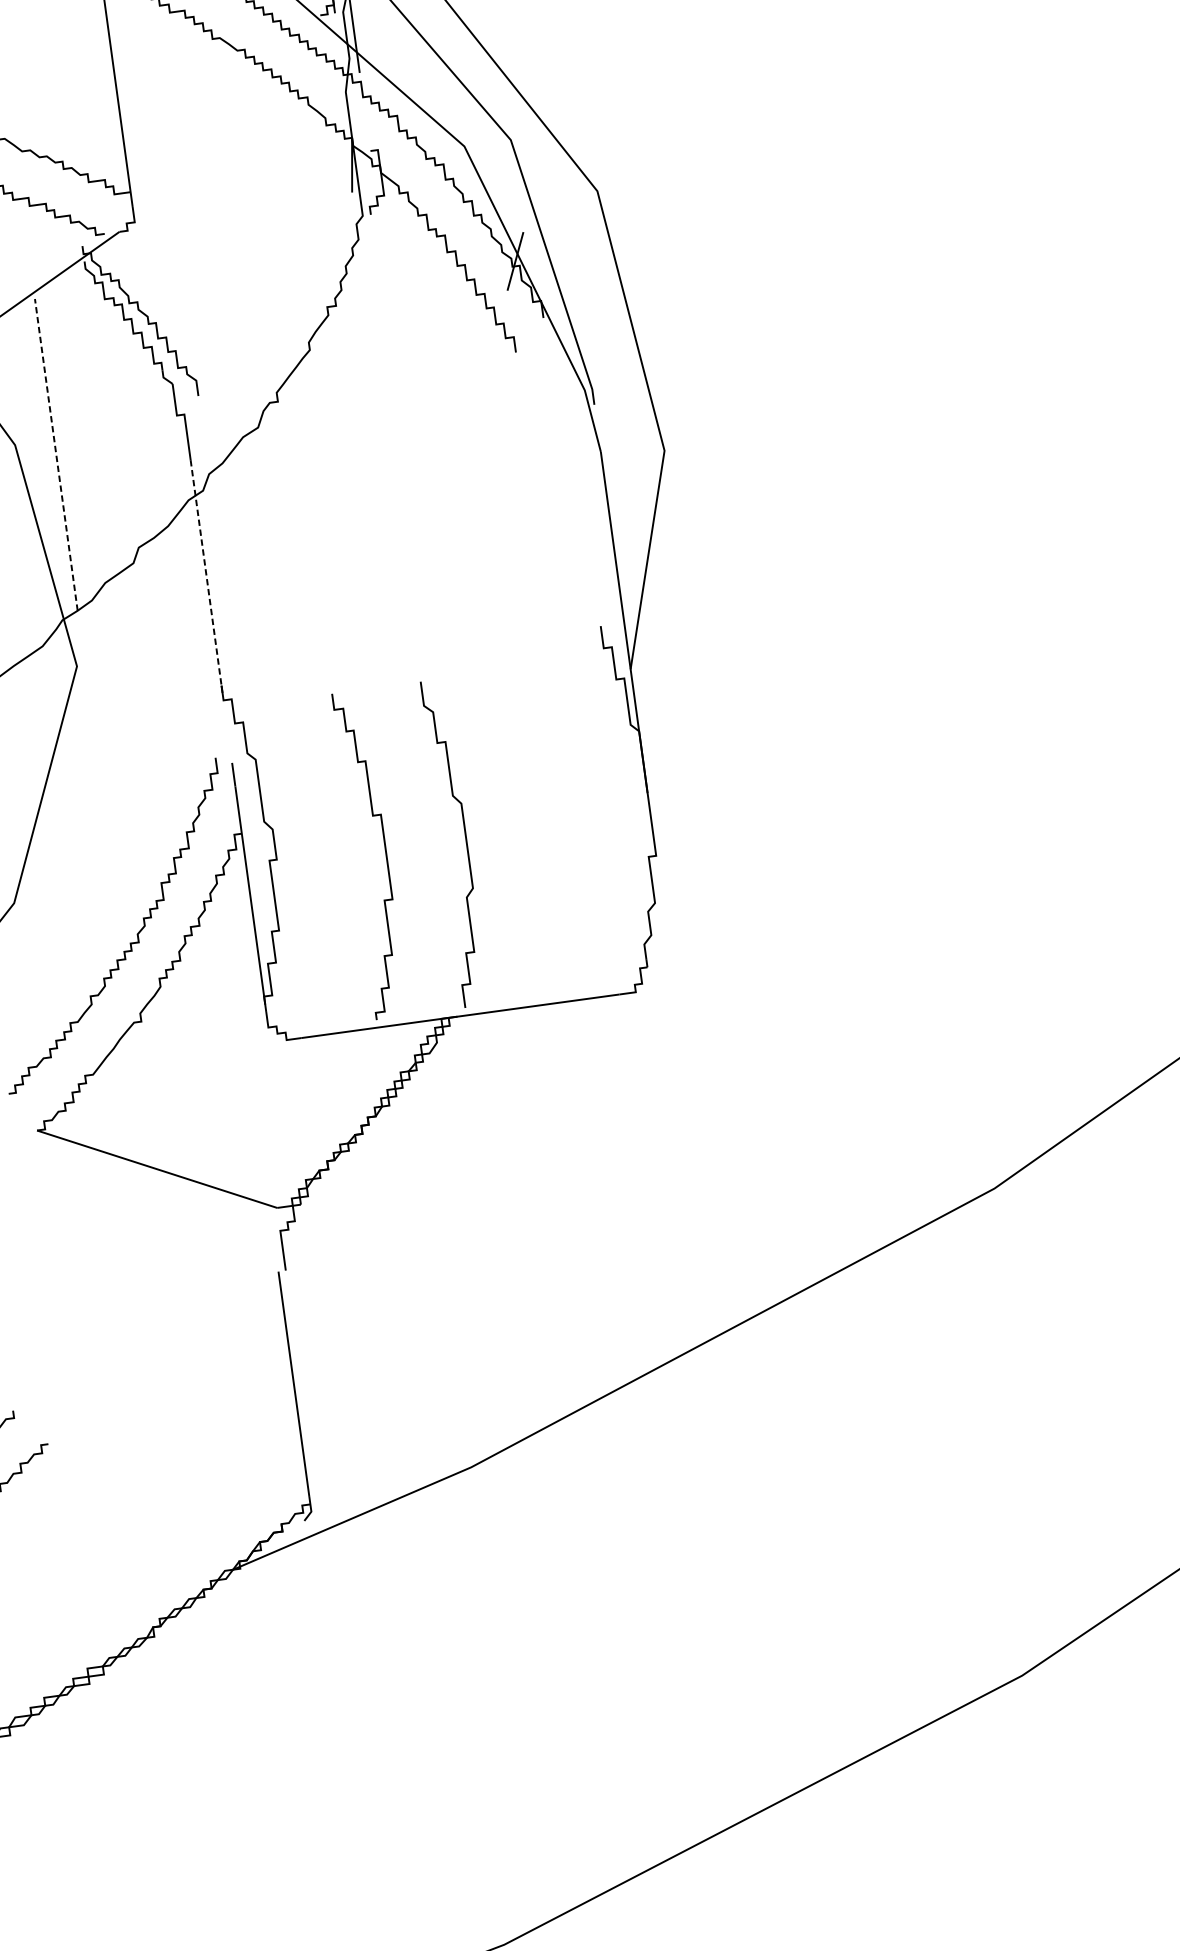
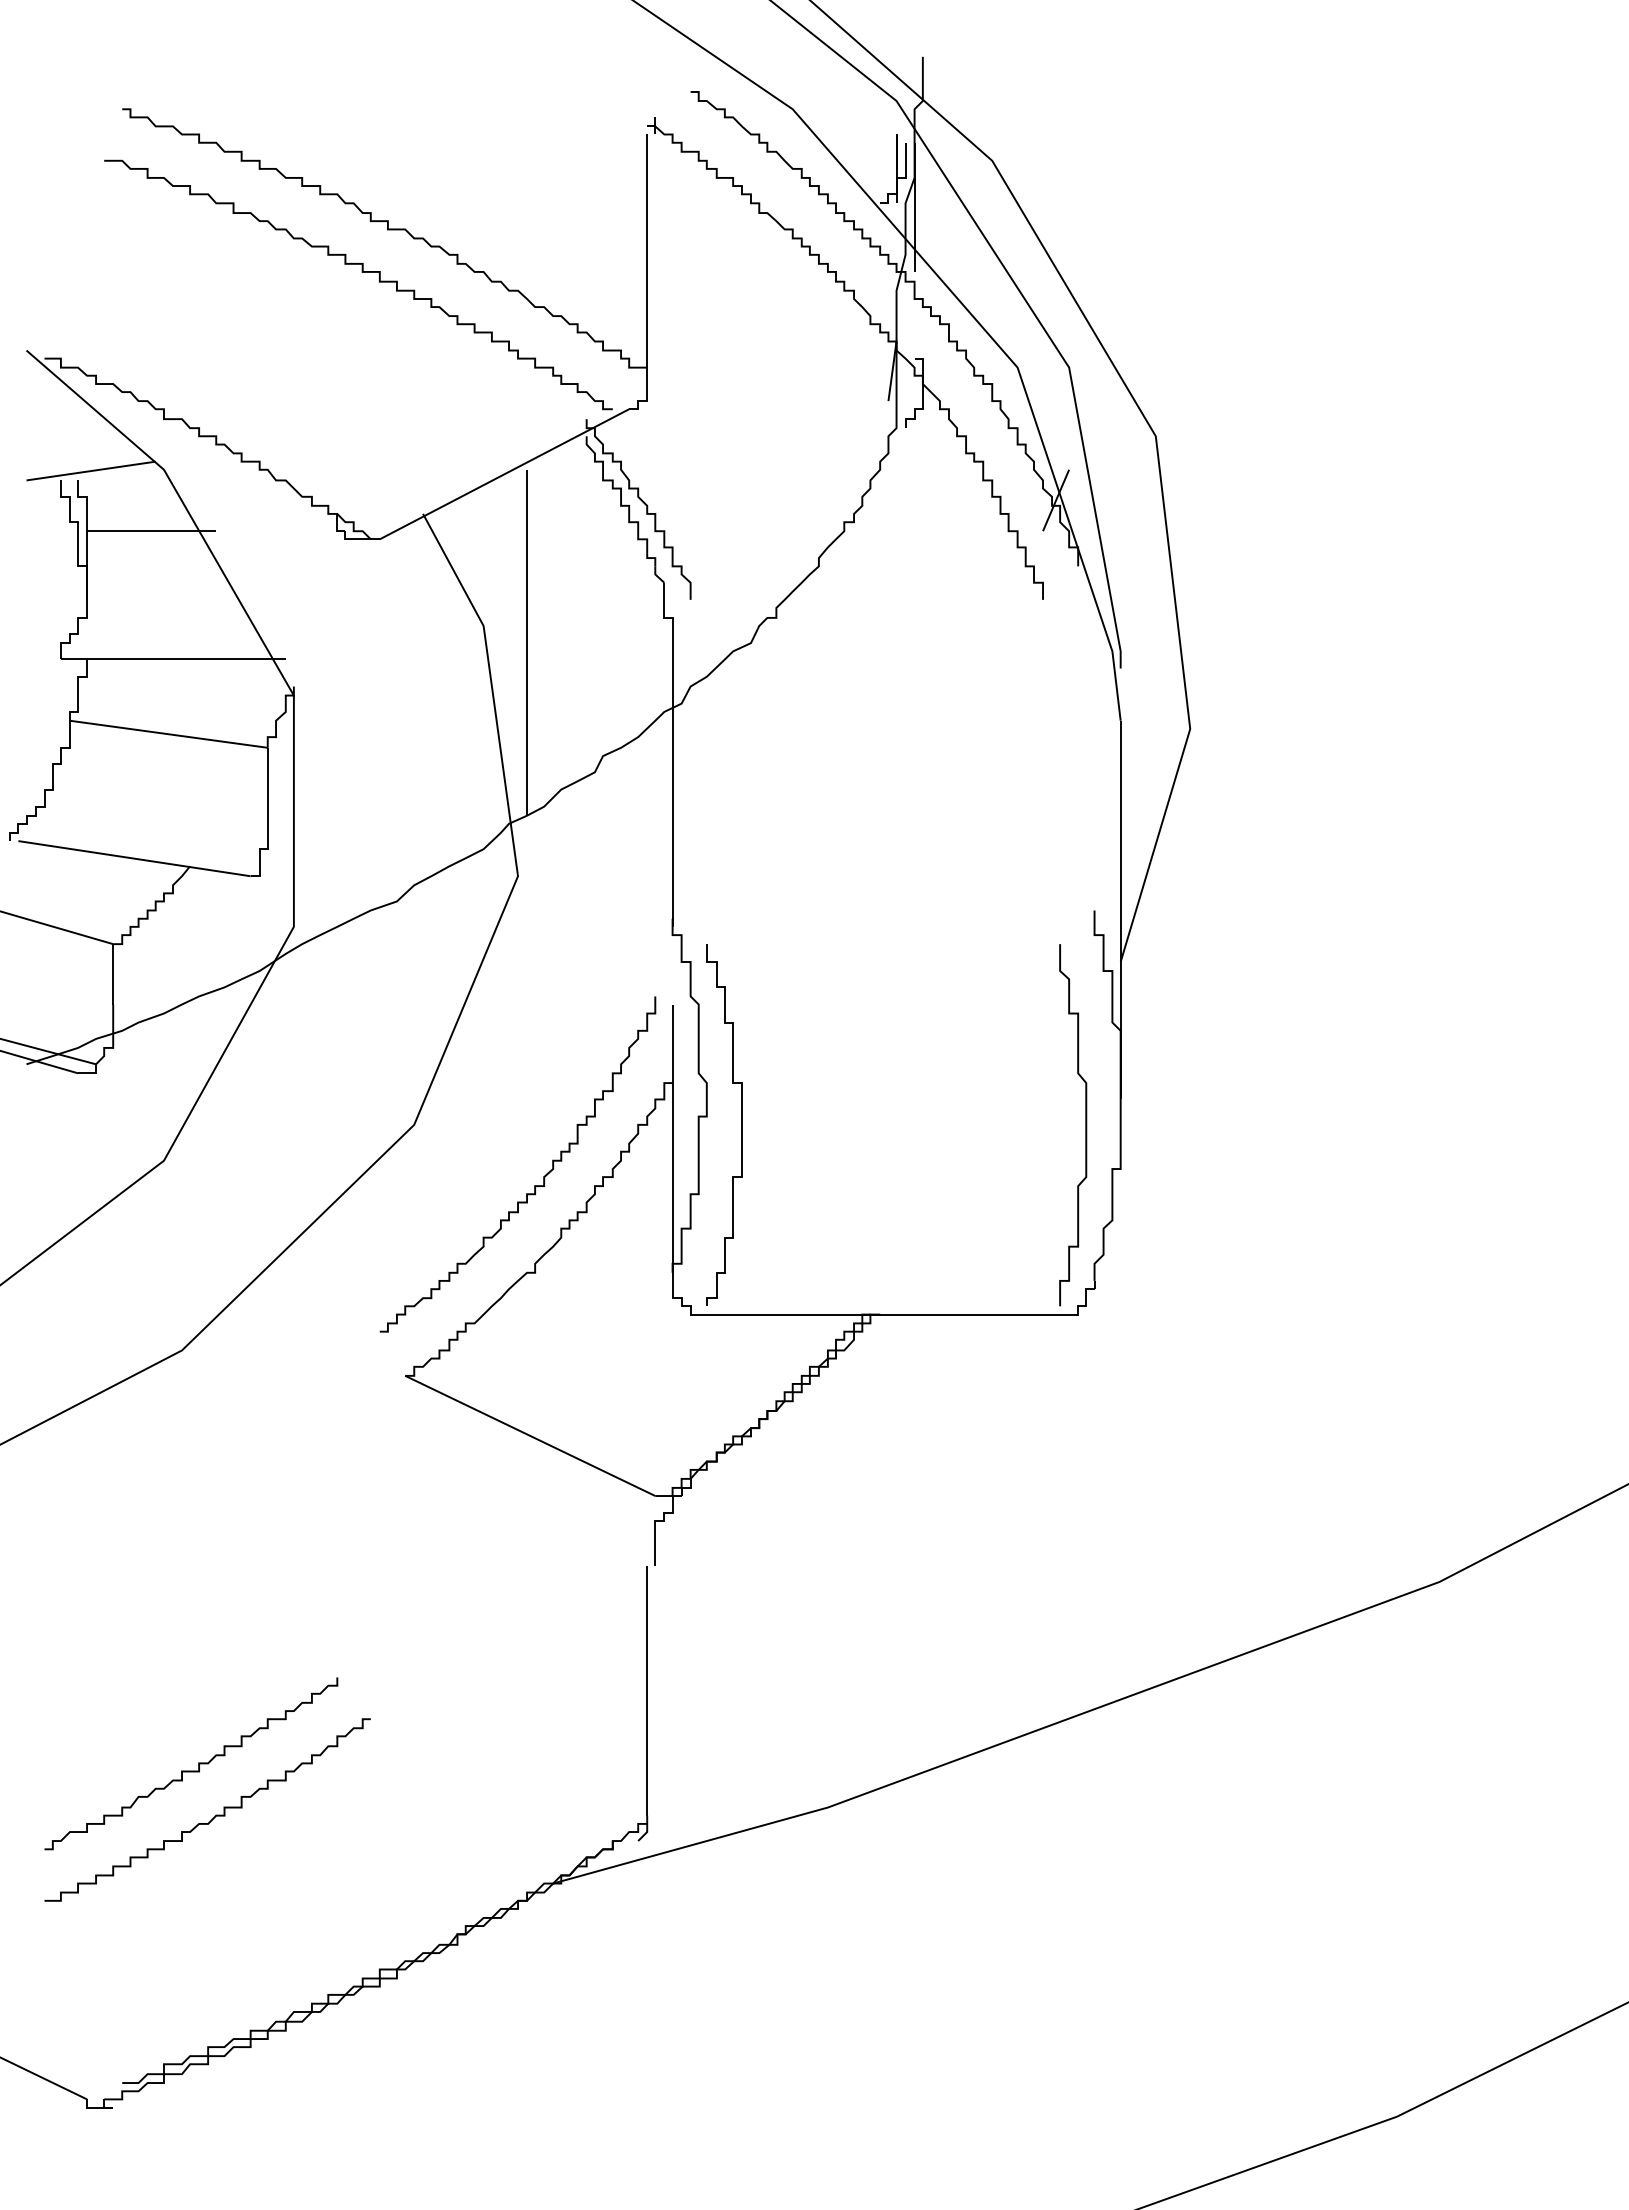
line: (56, 454) -> (527, 642), dashed -> solid
line: (206, 573) -> (672, 794), dashed -> solid
curve: (465, 841) -> (1085, 1125), moved
curve: (385, 852) -> (741, 1124), moved

